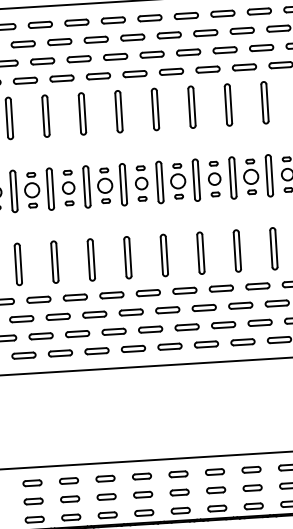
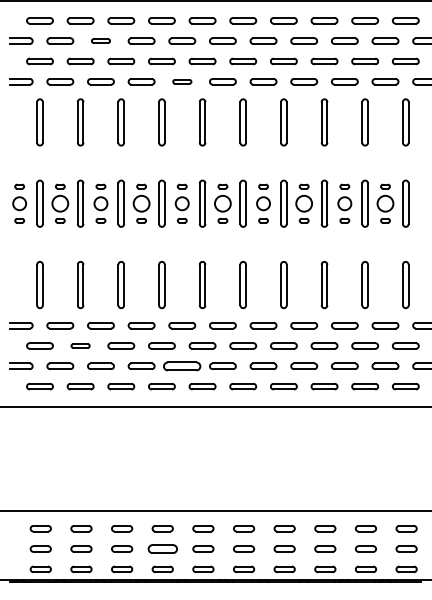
part: (59, 41) -> (100, 40), size x0.7
part: (135, 73) -> (182, 81), size x0.7
part: (58, 316) -> (80, 345), size x0.7
part: (150, 328) -> (182, 365), size x1.4
part: (142, 494) -> (162, 548), size x1.4

